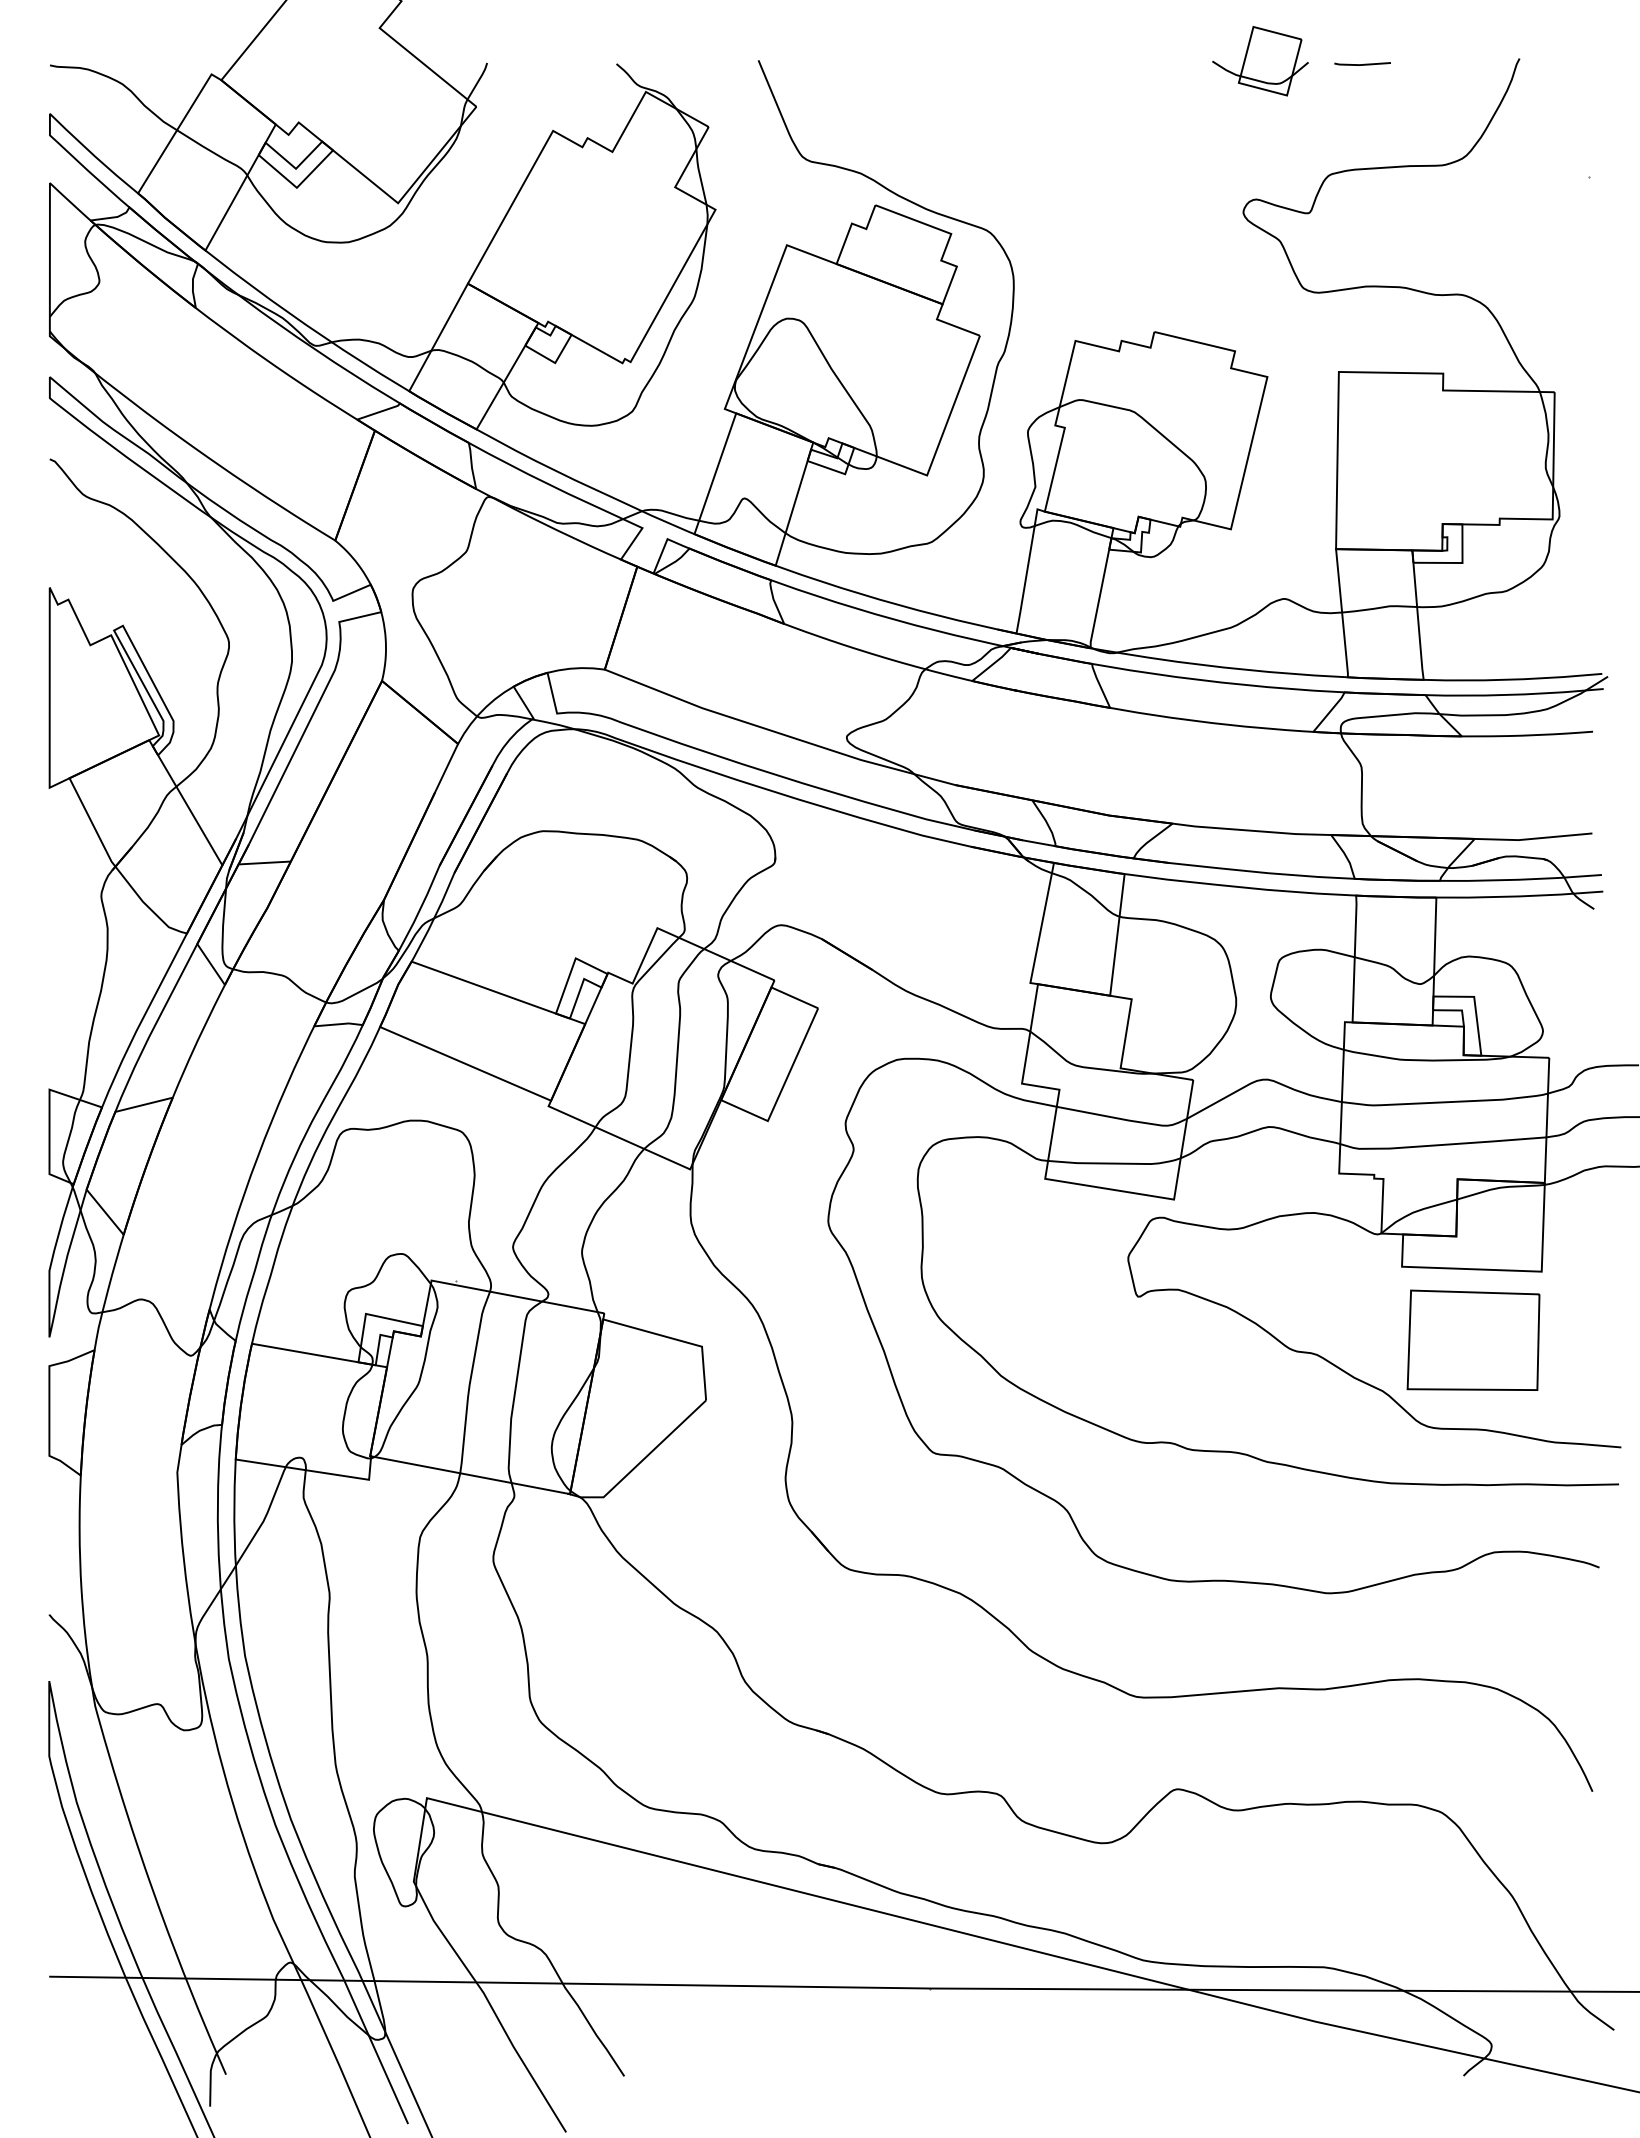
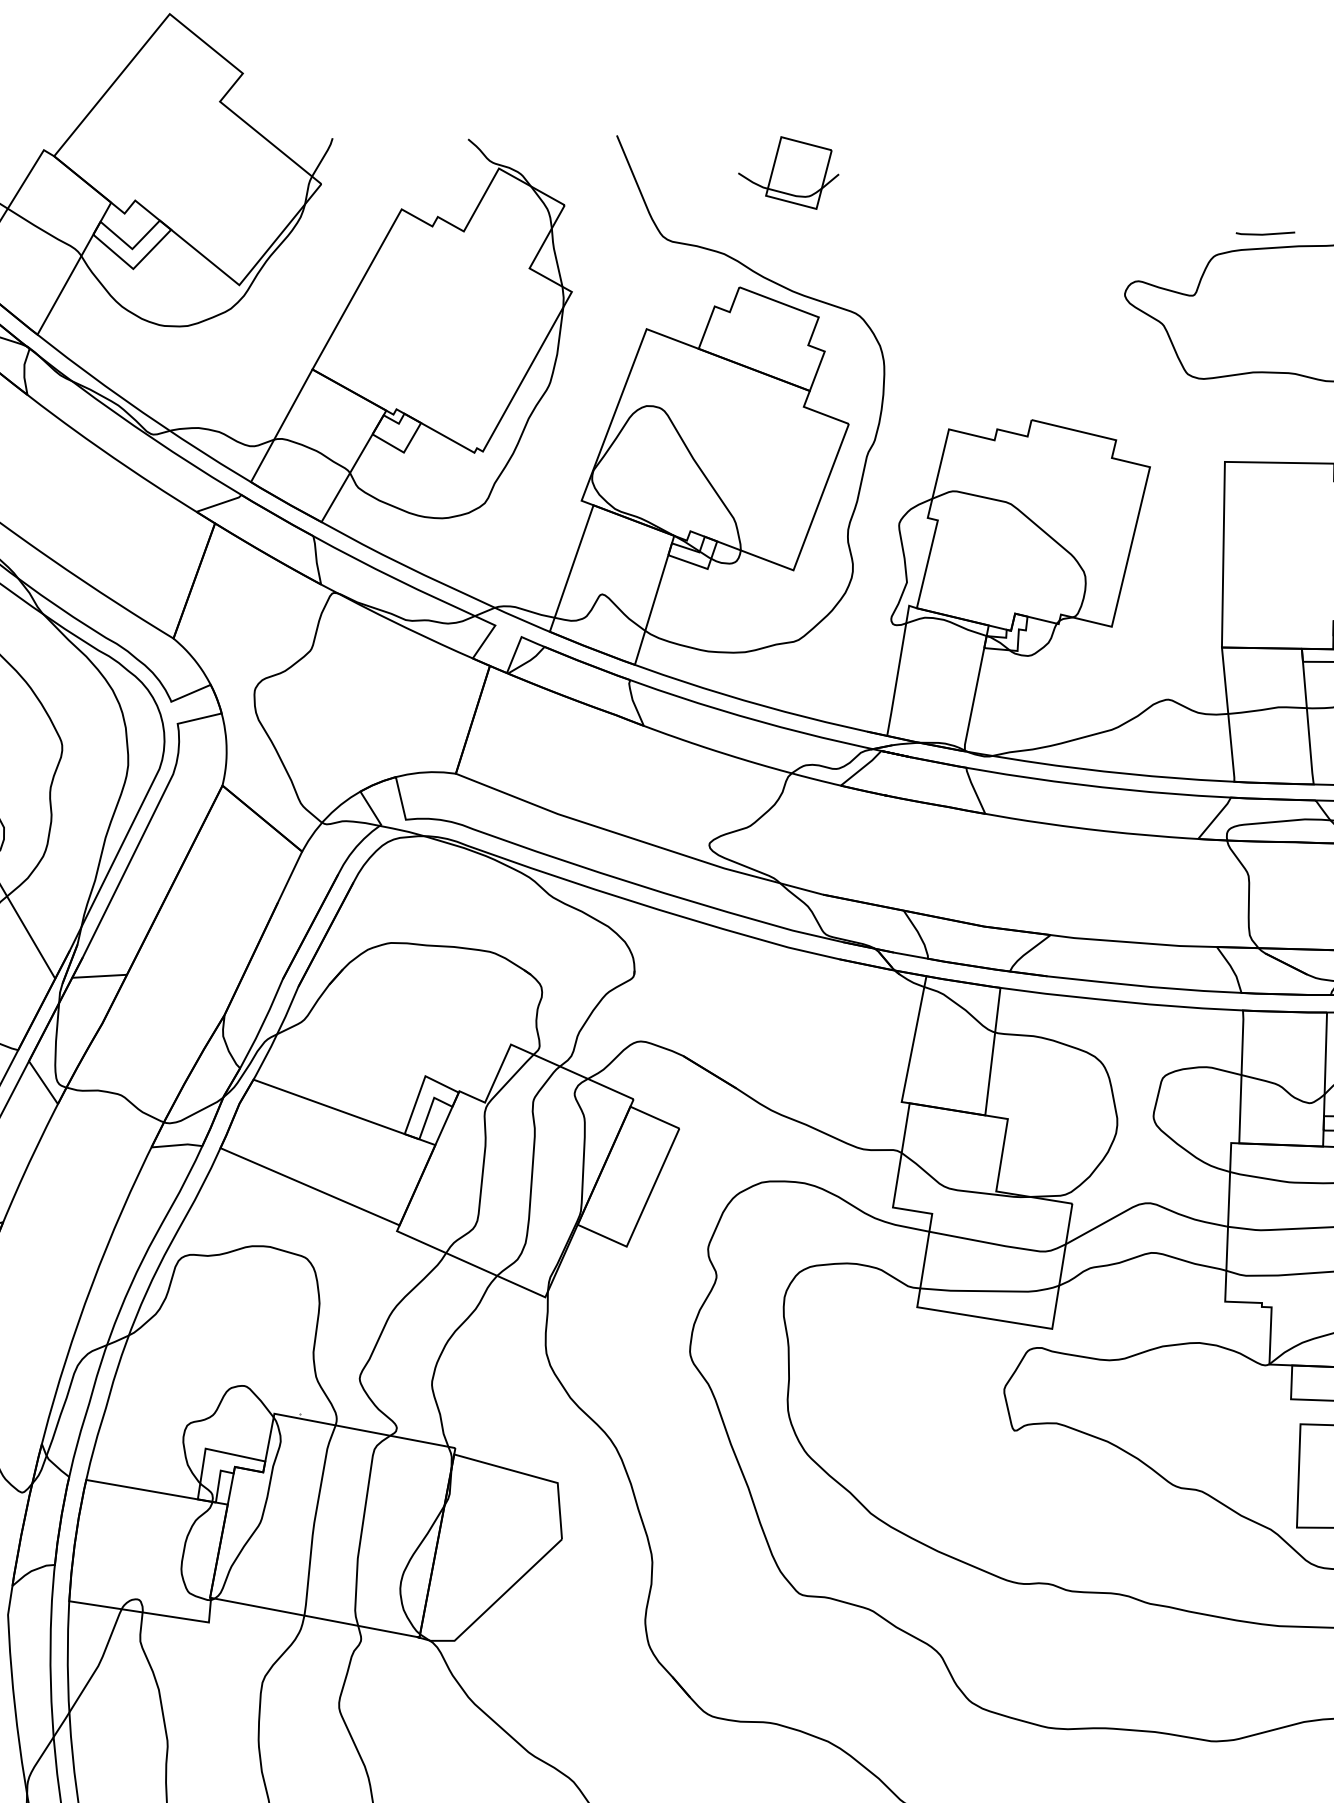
part: (1260, 61) -> (788, 173), moved
line: (1362, 64) -> (1265, 234), moved

